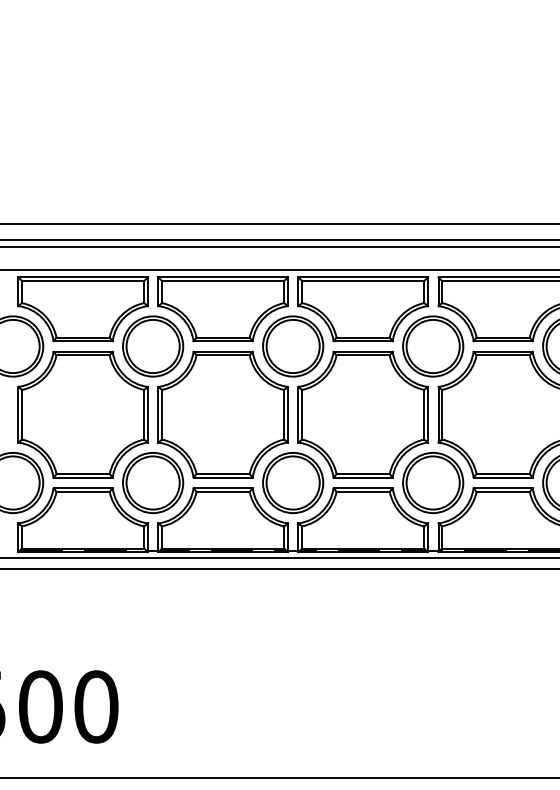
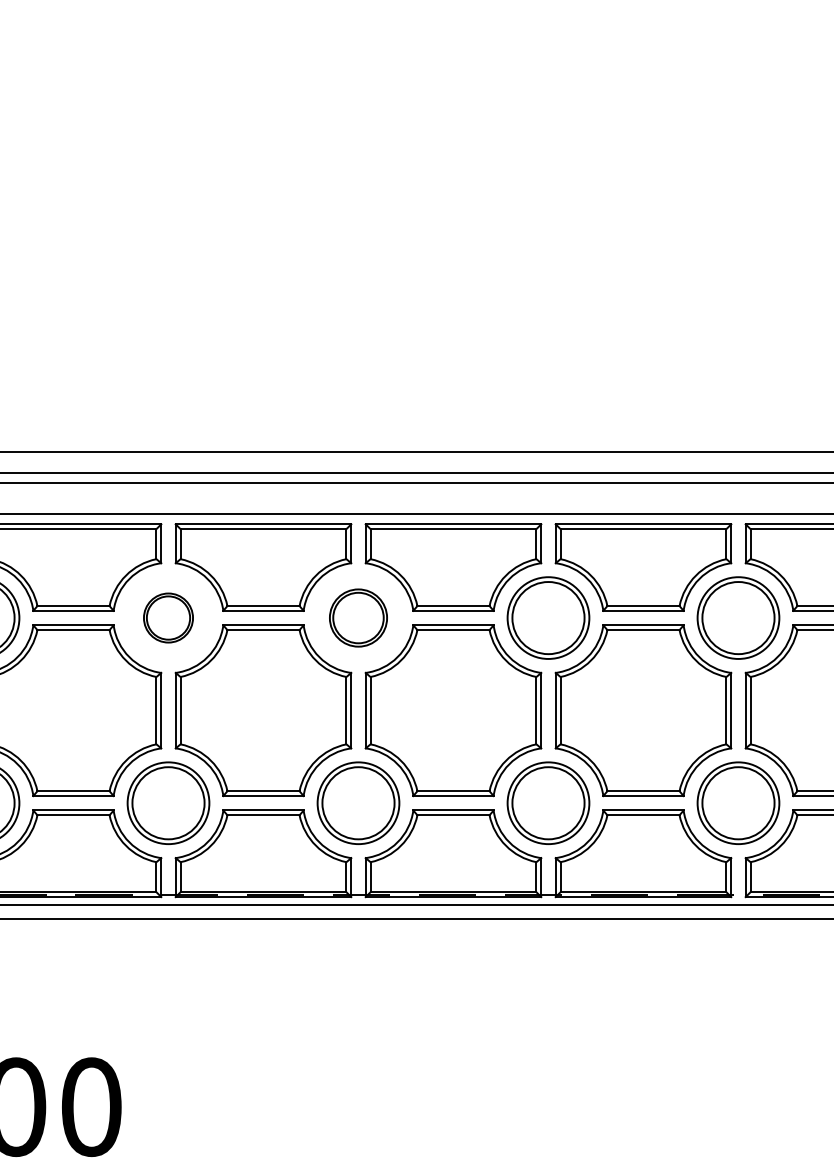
part: (153, 346) -> (168, 617), size x0.6
part: (293, 346) -> (358, 617), size x0.7

